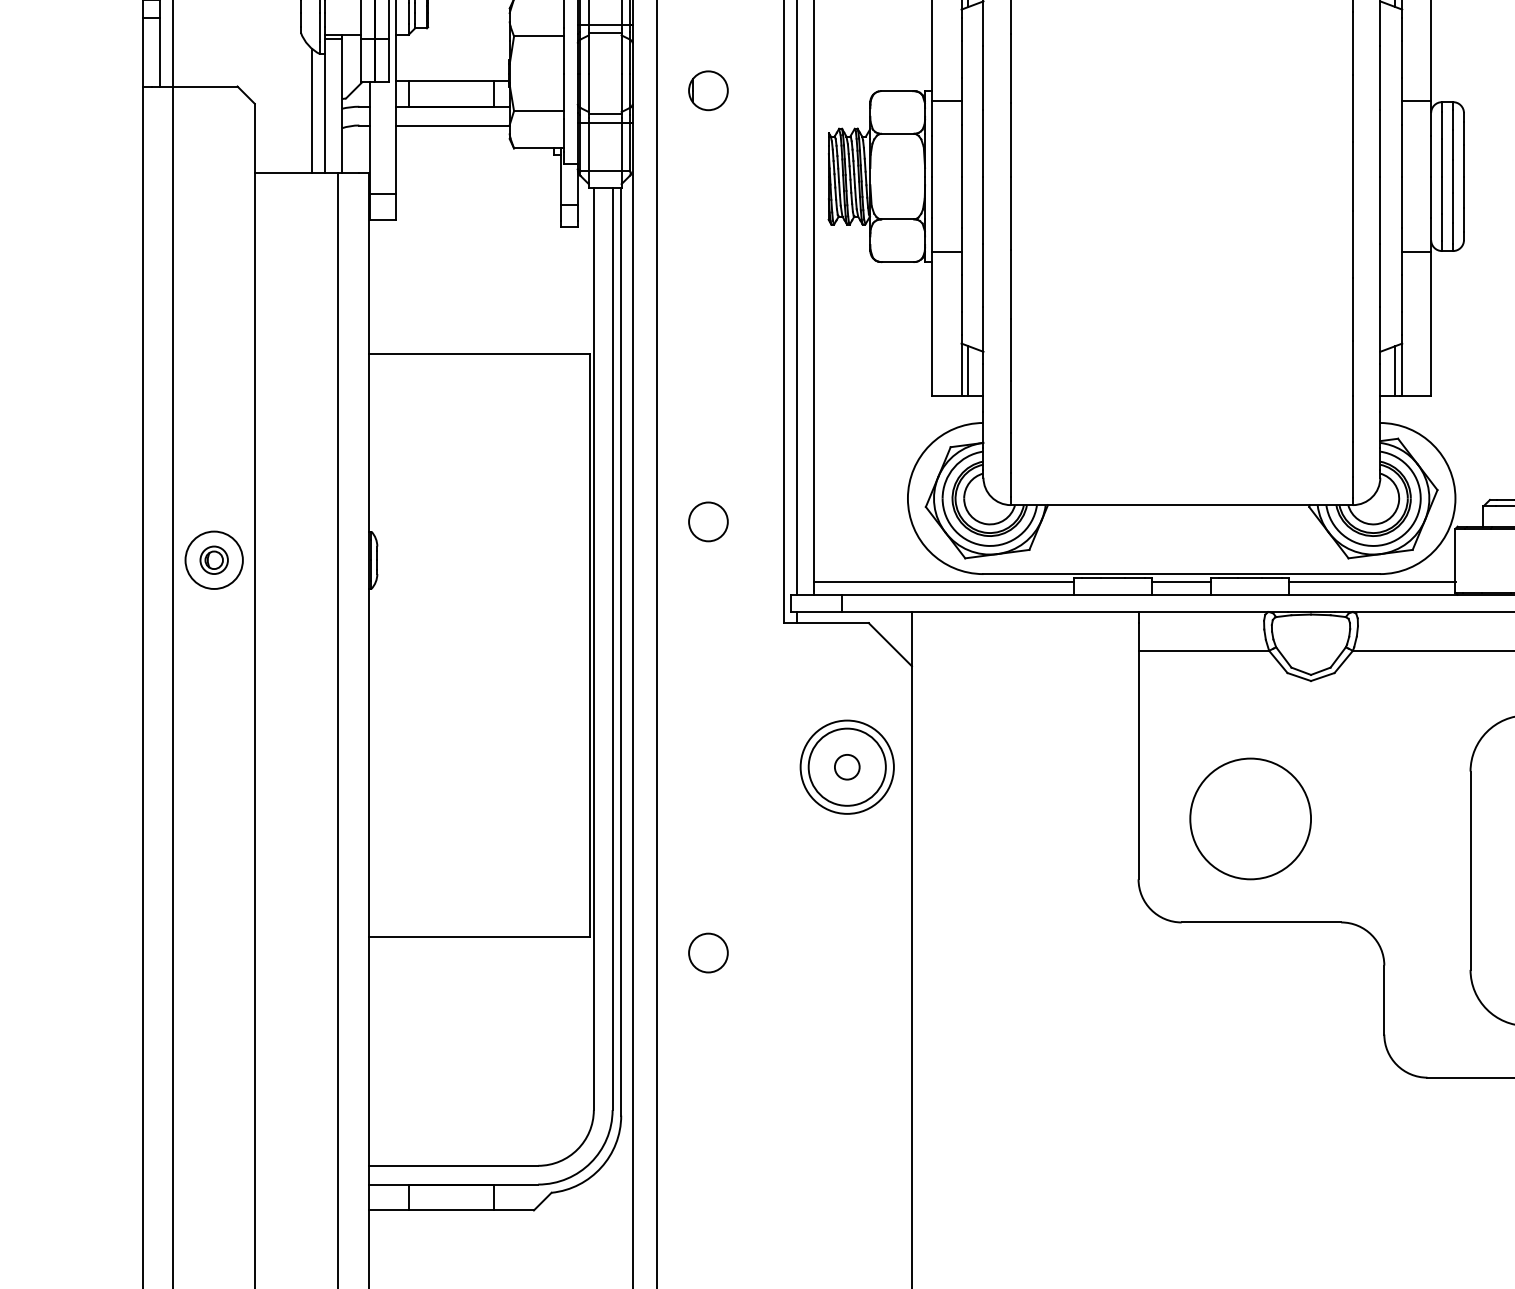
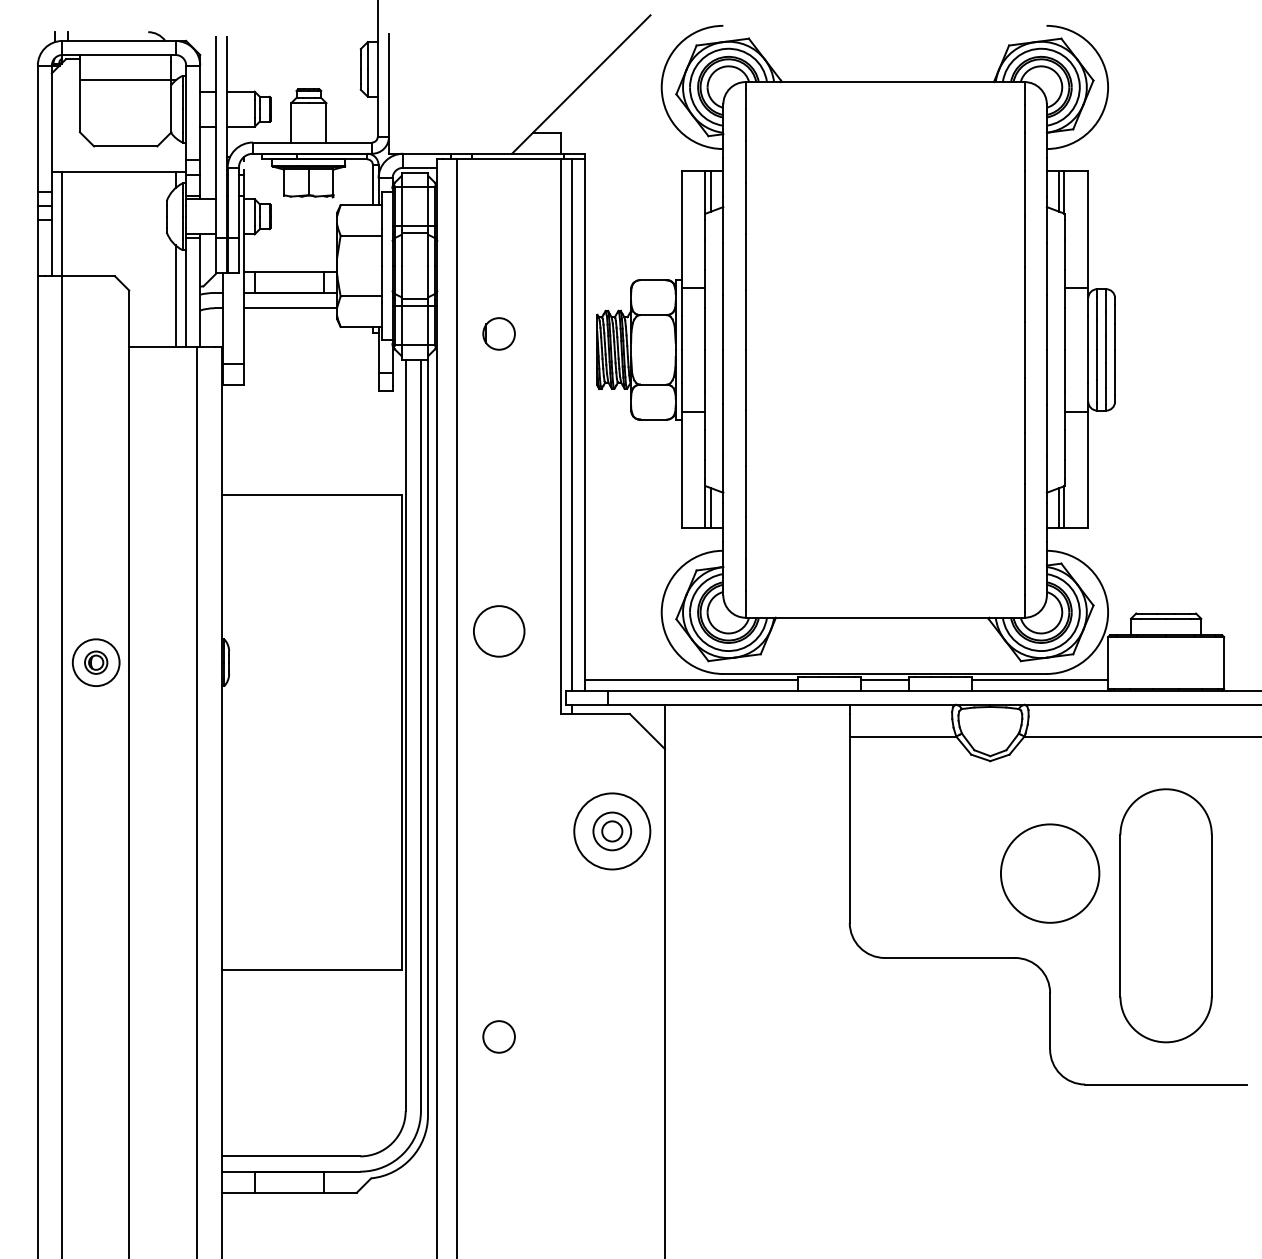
part: (707, 90) -> (498, 333), moved
circle: (707, 521) -> (498, 631), size x1.6
circle: (846, 766) -> (611, 830), size x0.6
circle: (1251, 818) -> (1050, 873), moved
circle: (707, 952) -> (498, 1036), moved

